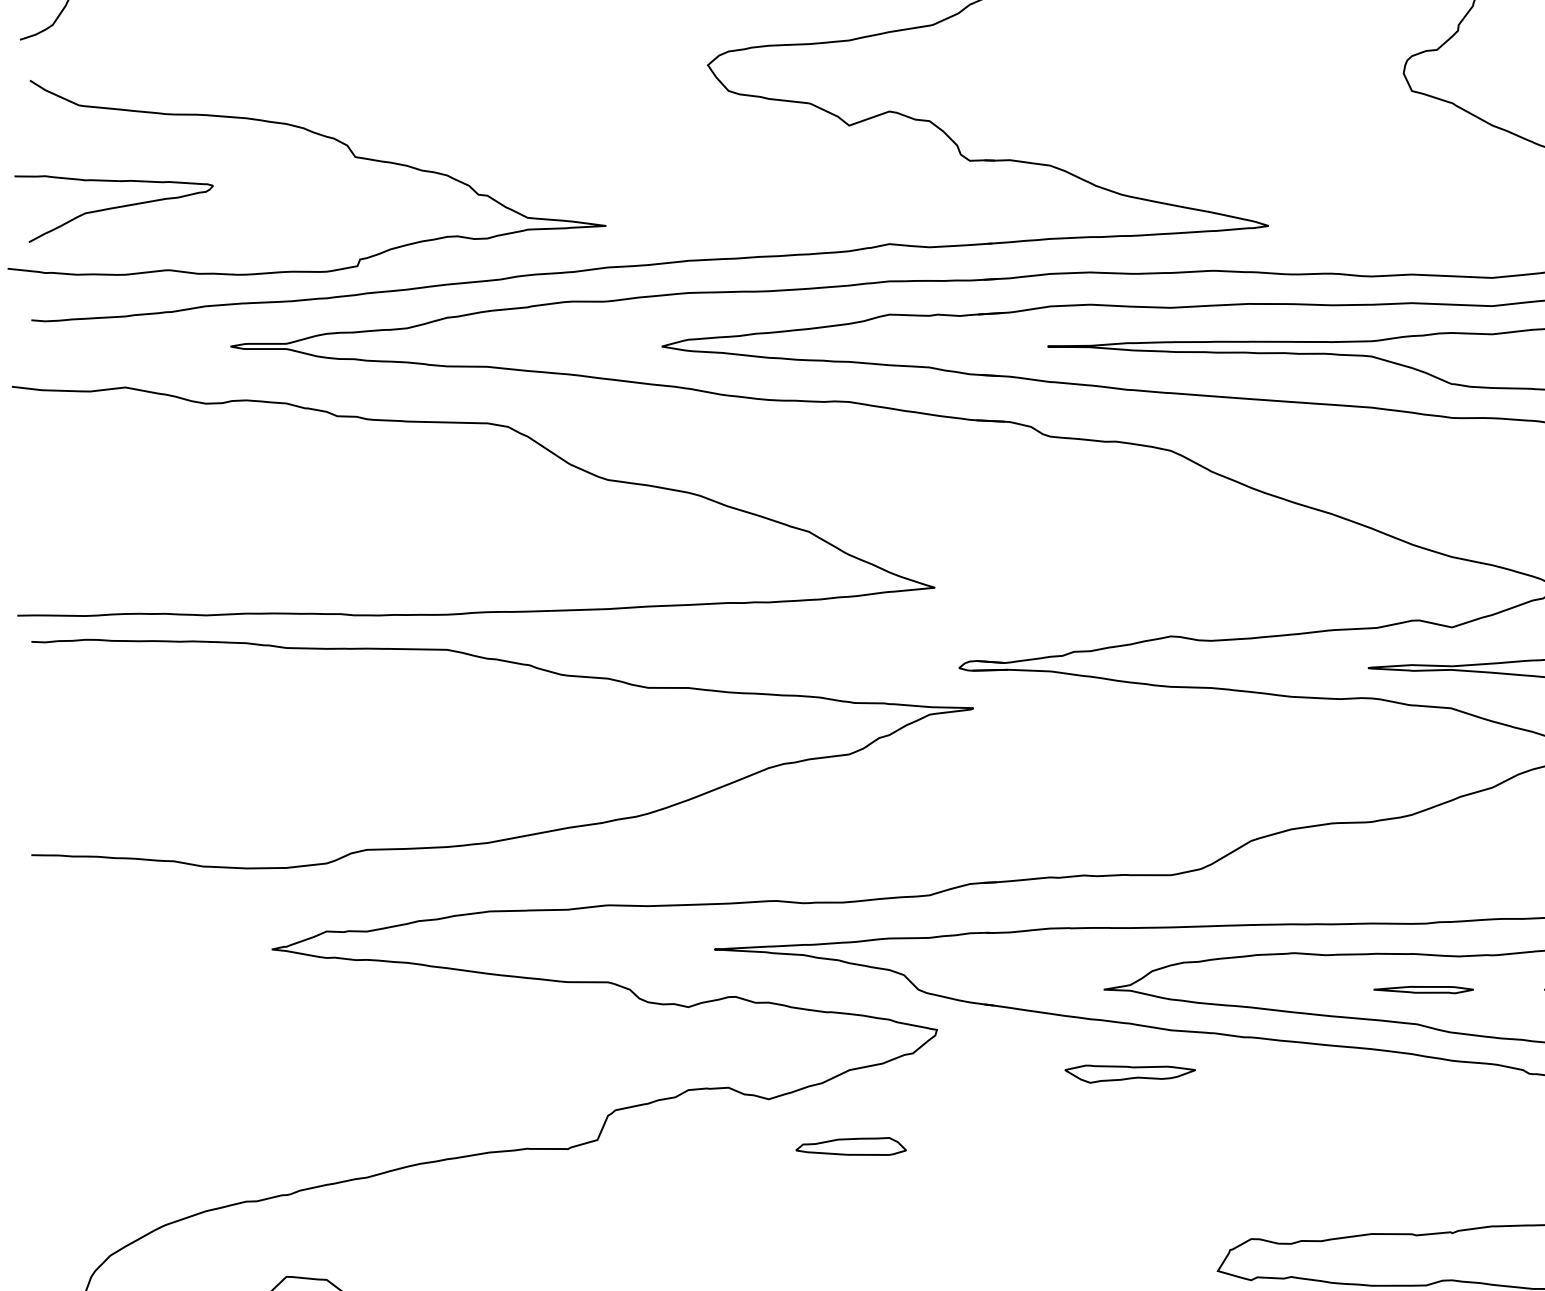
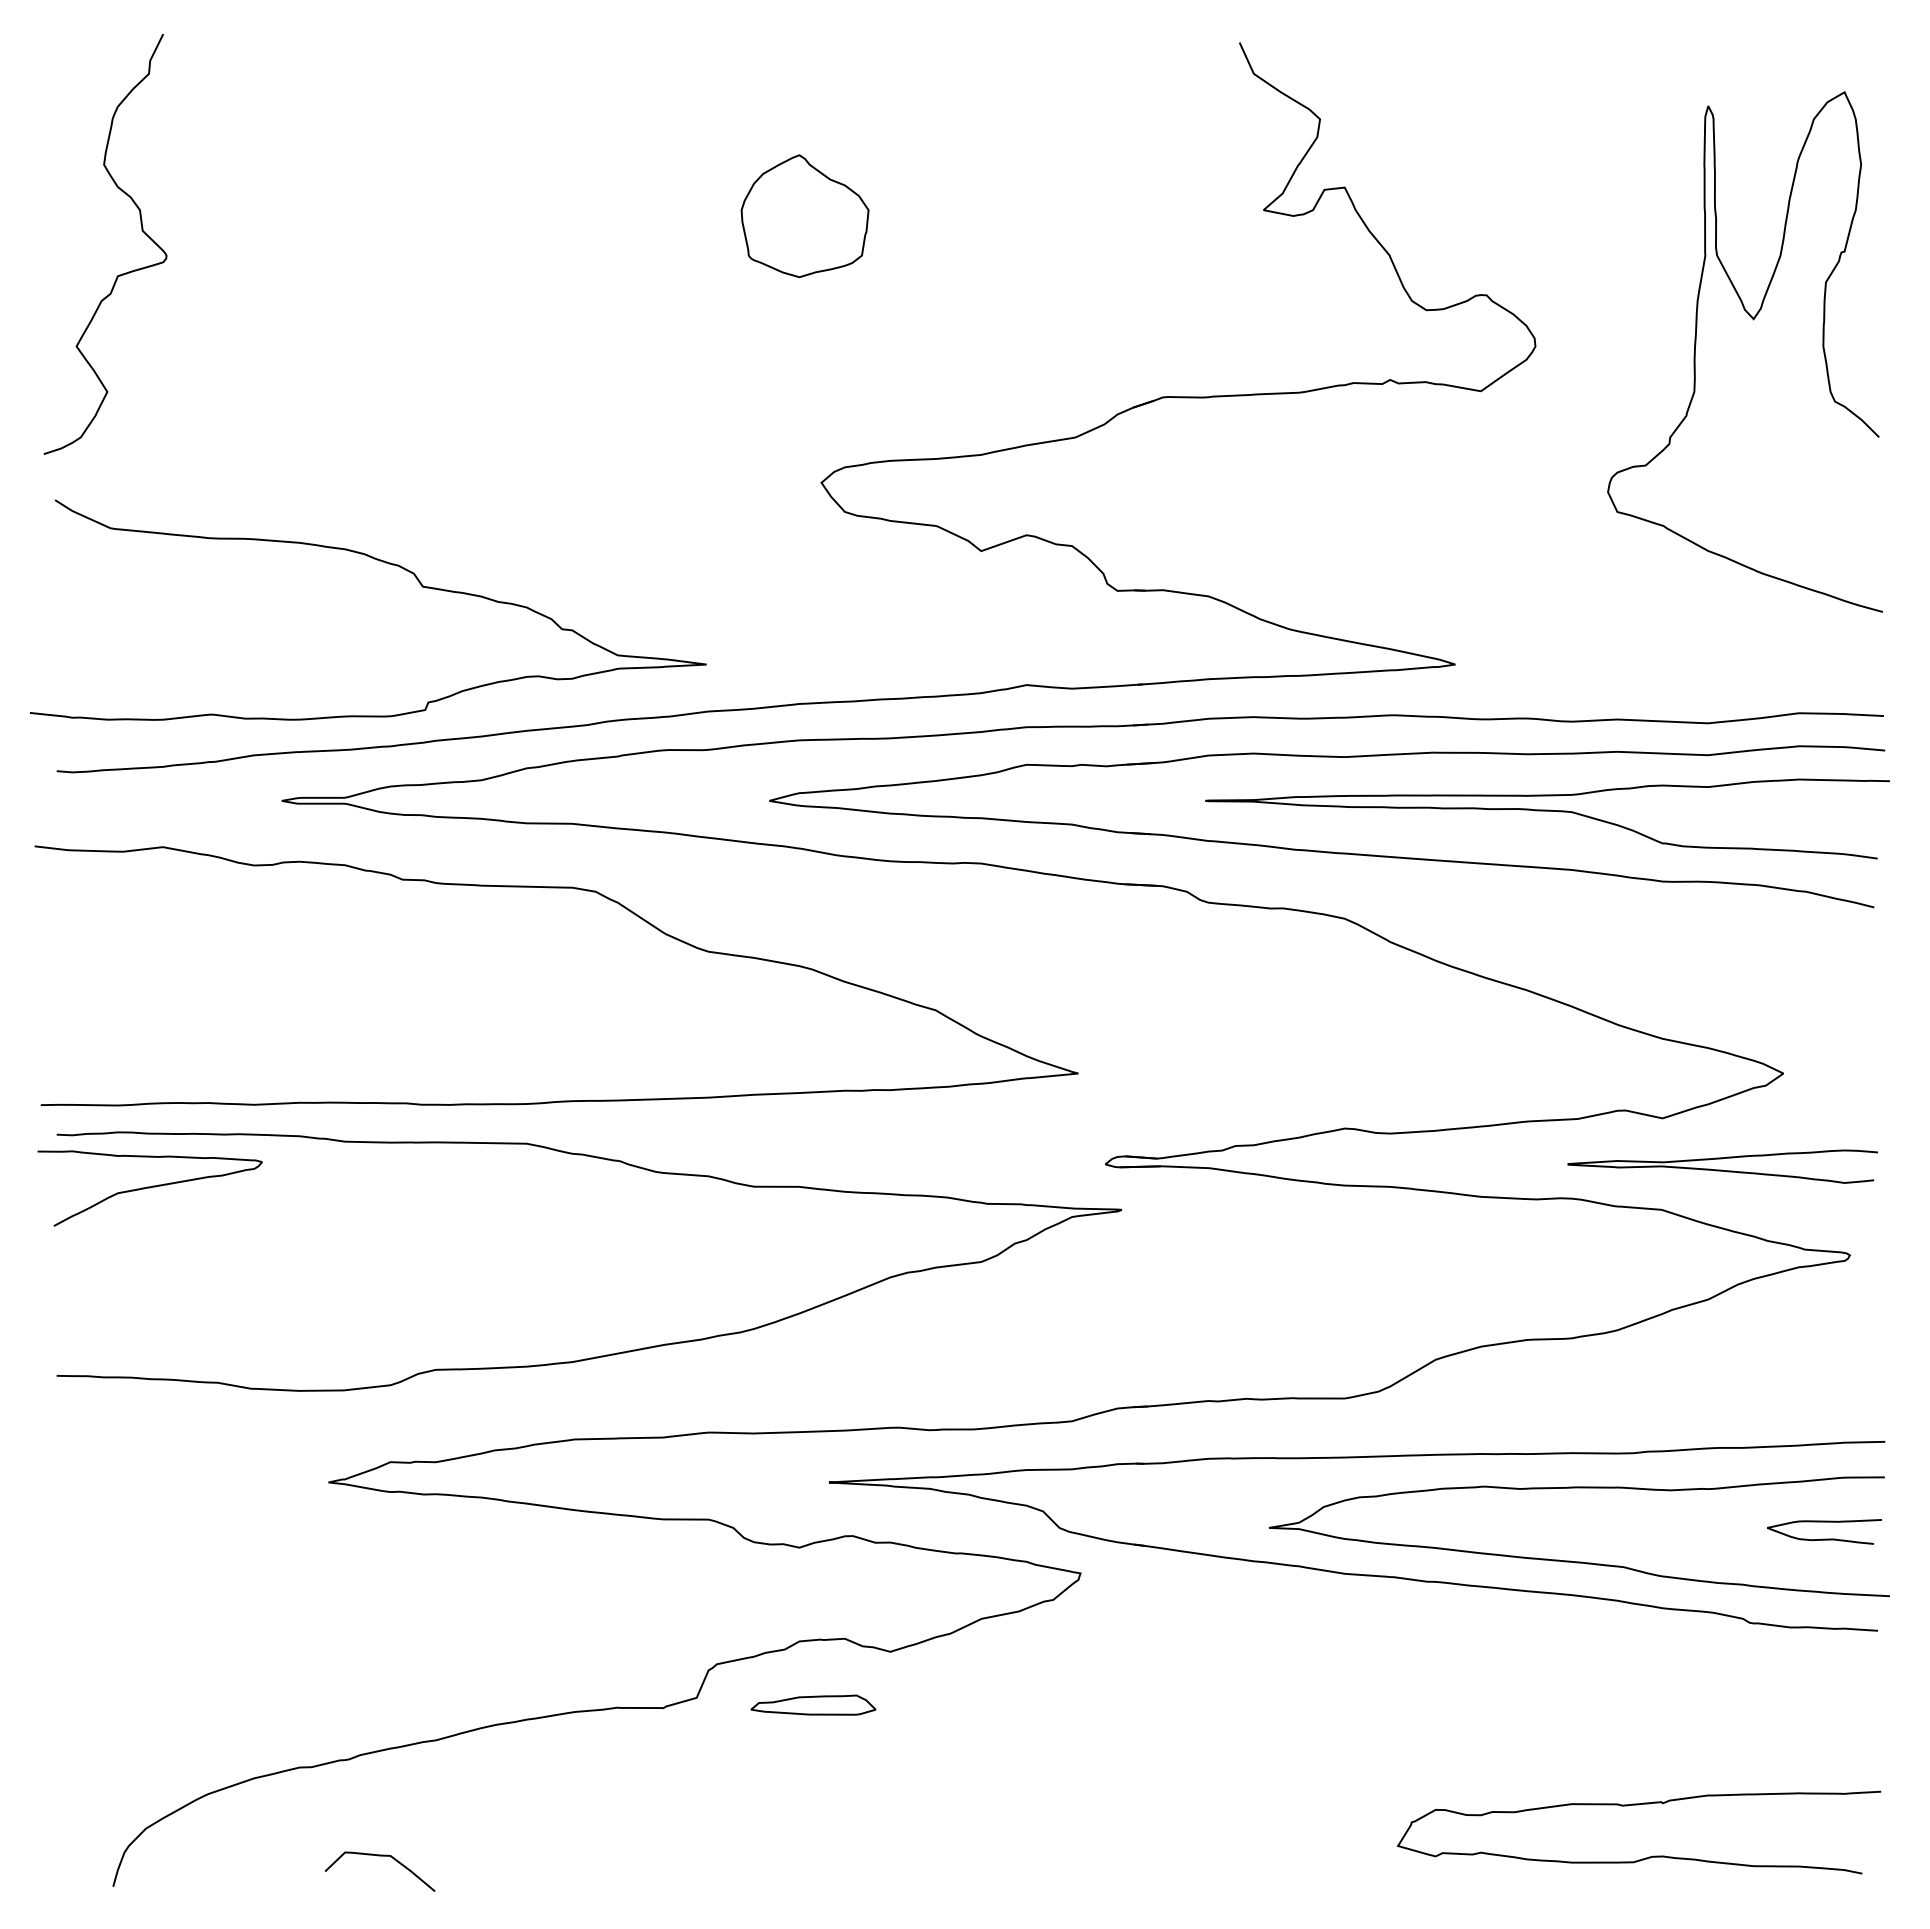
curve: (113, 209) -> (149, 1188), moved
part: (1423, 989) -> (1630, 1527), removed
part: (1129, 1074) -> (1298, 1623), removed
part: (851, 1145) -> (813, 1704), moved

